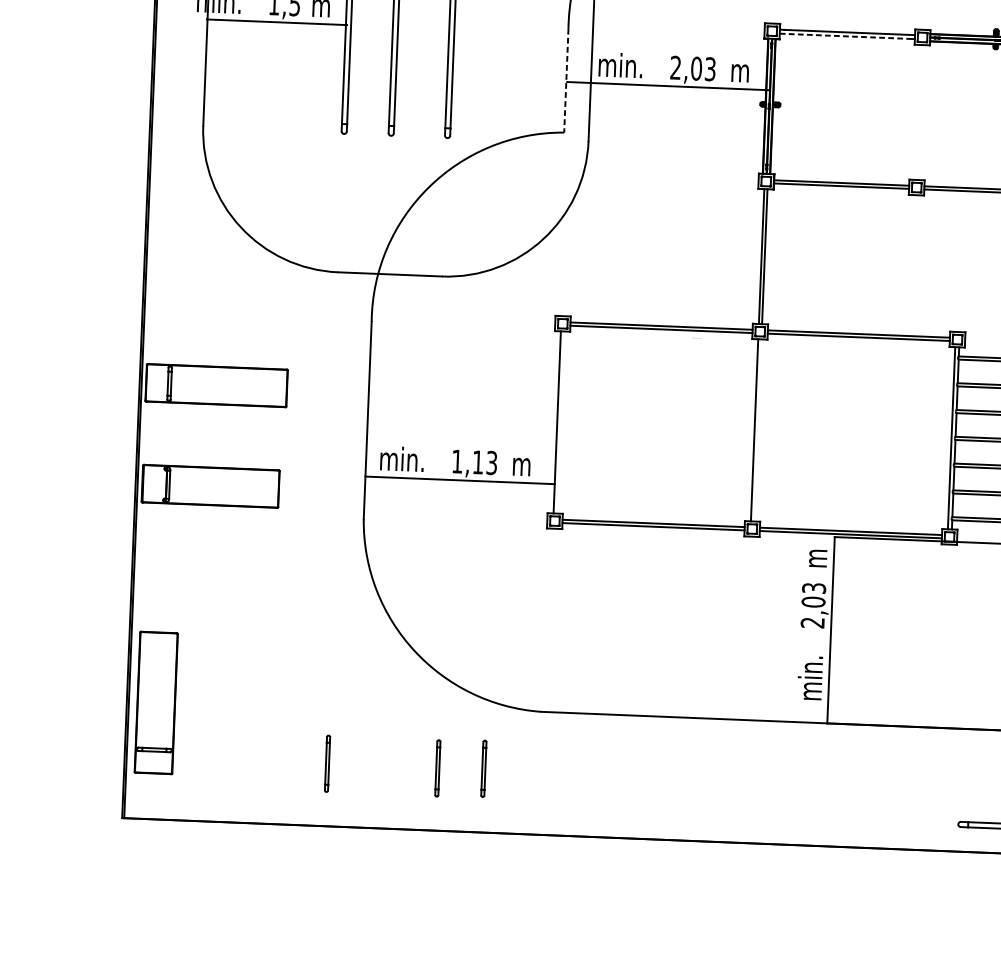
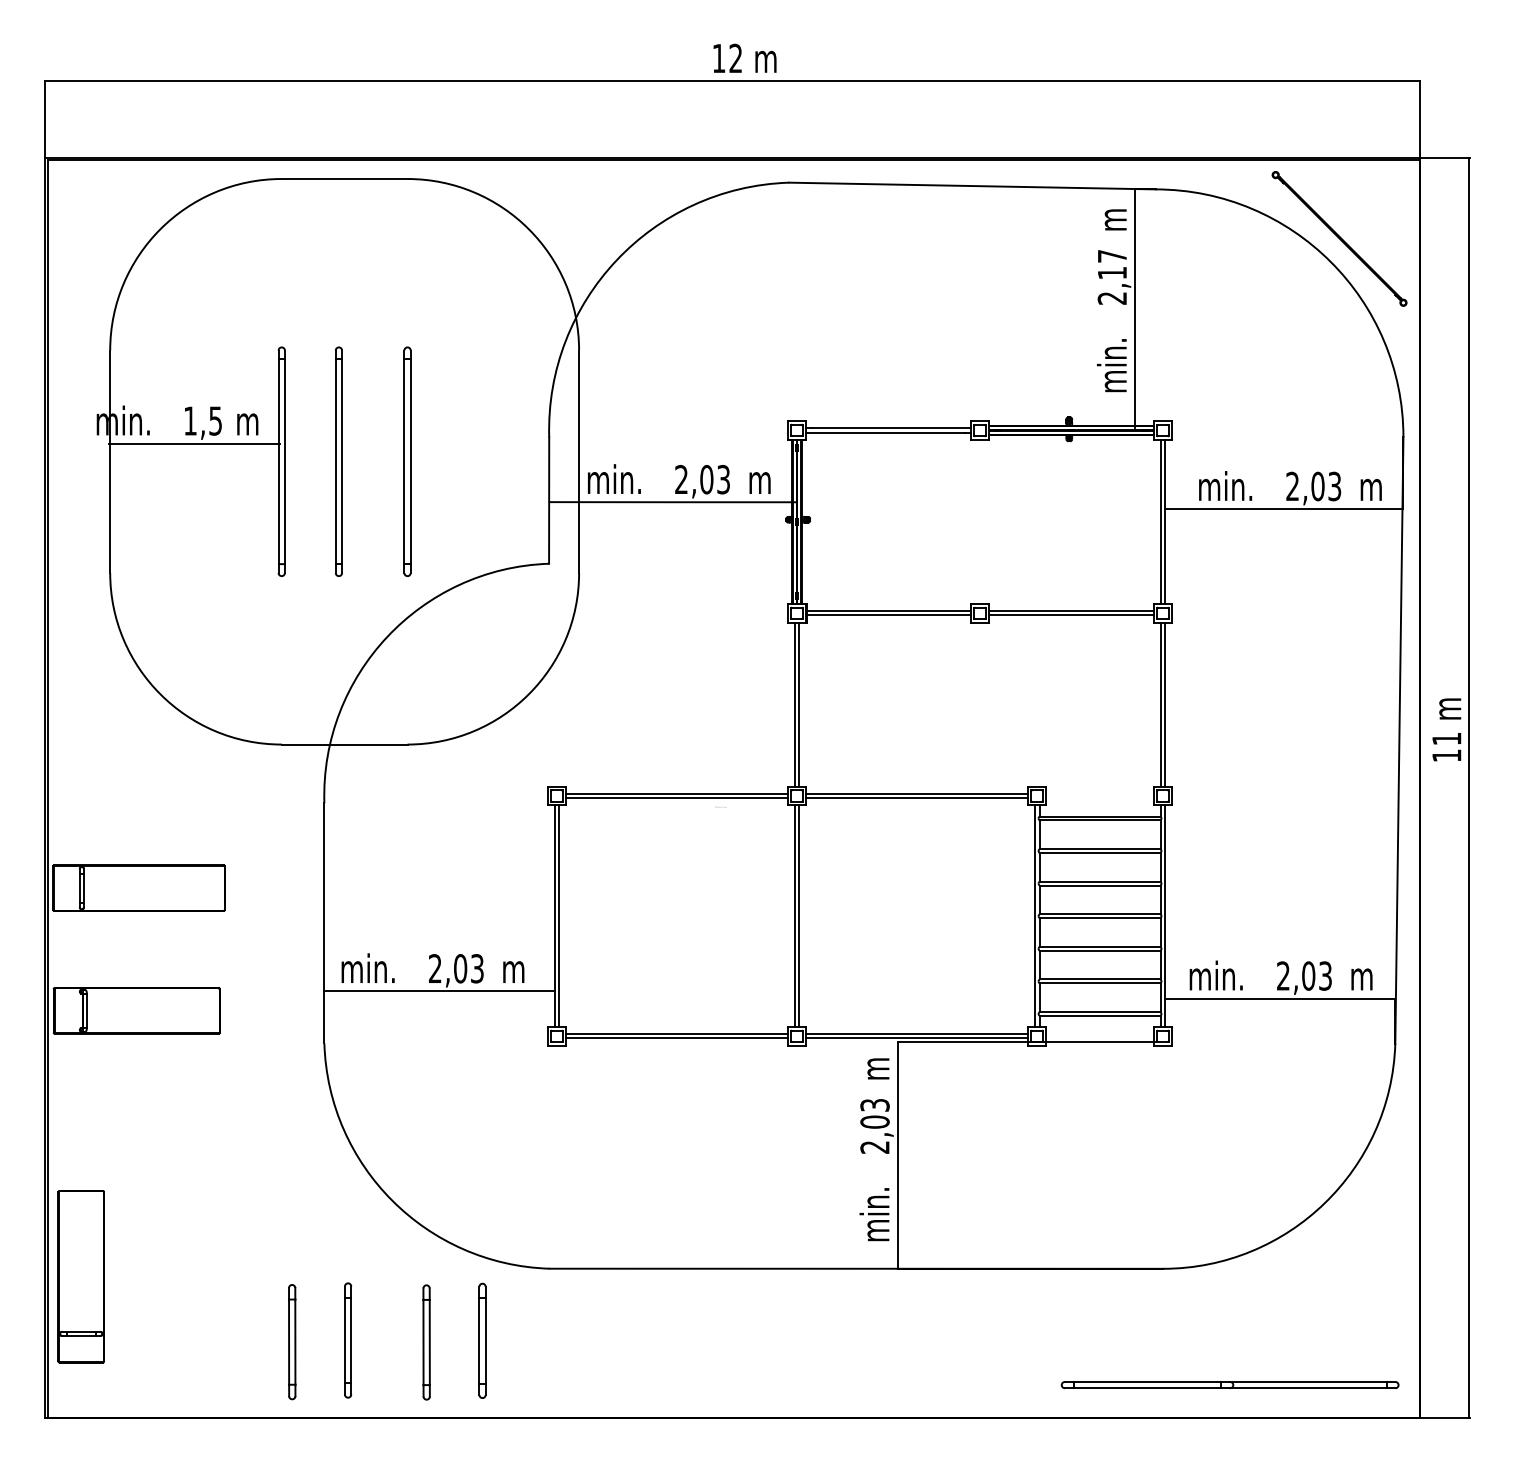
line: (844, 36) -> (885, 433), dashed -> solid
line: (566, 81) -> (549, 501), dashed -> solid
line: (560, 422) -> (558, 916), added
line: (757, 430) -> (798, 916), added
text: (468, 461) -> (448, 968), 1,13 -> 2,03
part: (327, 763) -> (292, 1342), size x1.67
part: (372, 764) -> (347, 1340), added
part: (437, 768) -> (426, 1342), size x1.67
part: (483, 768) -> (482, 1340), size x1.67

